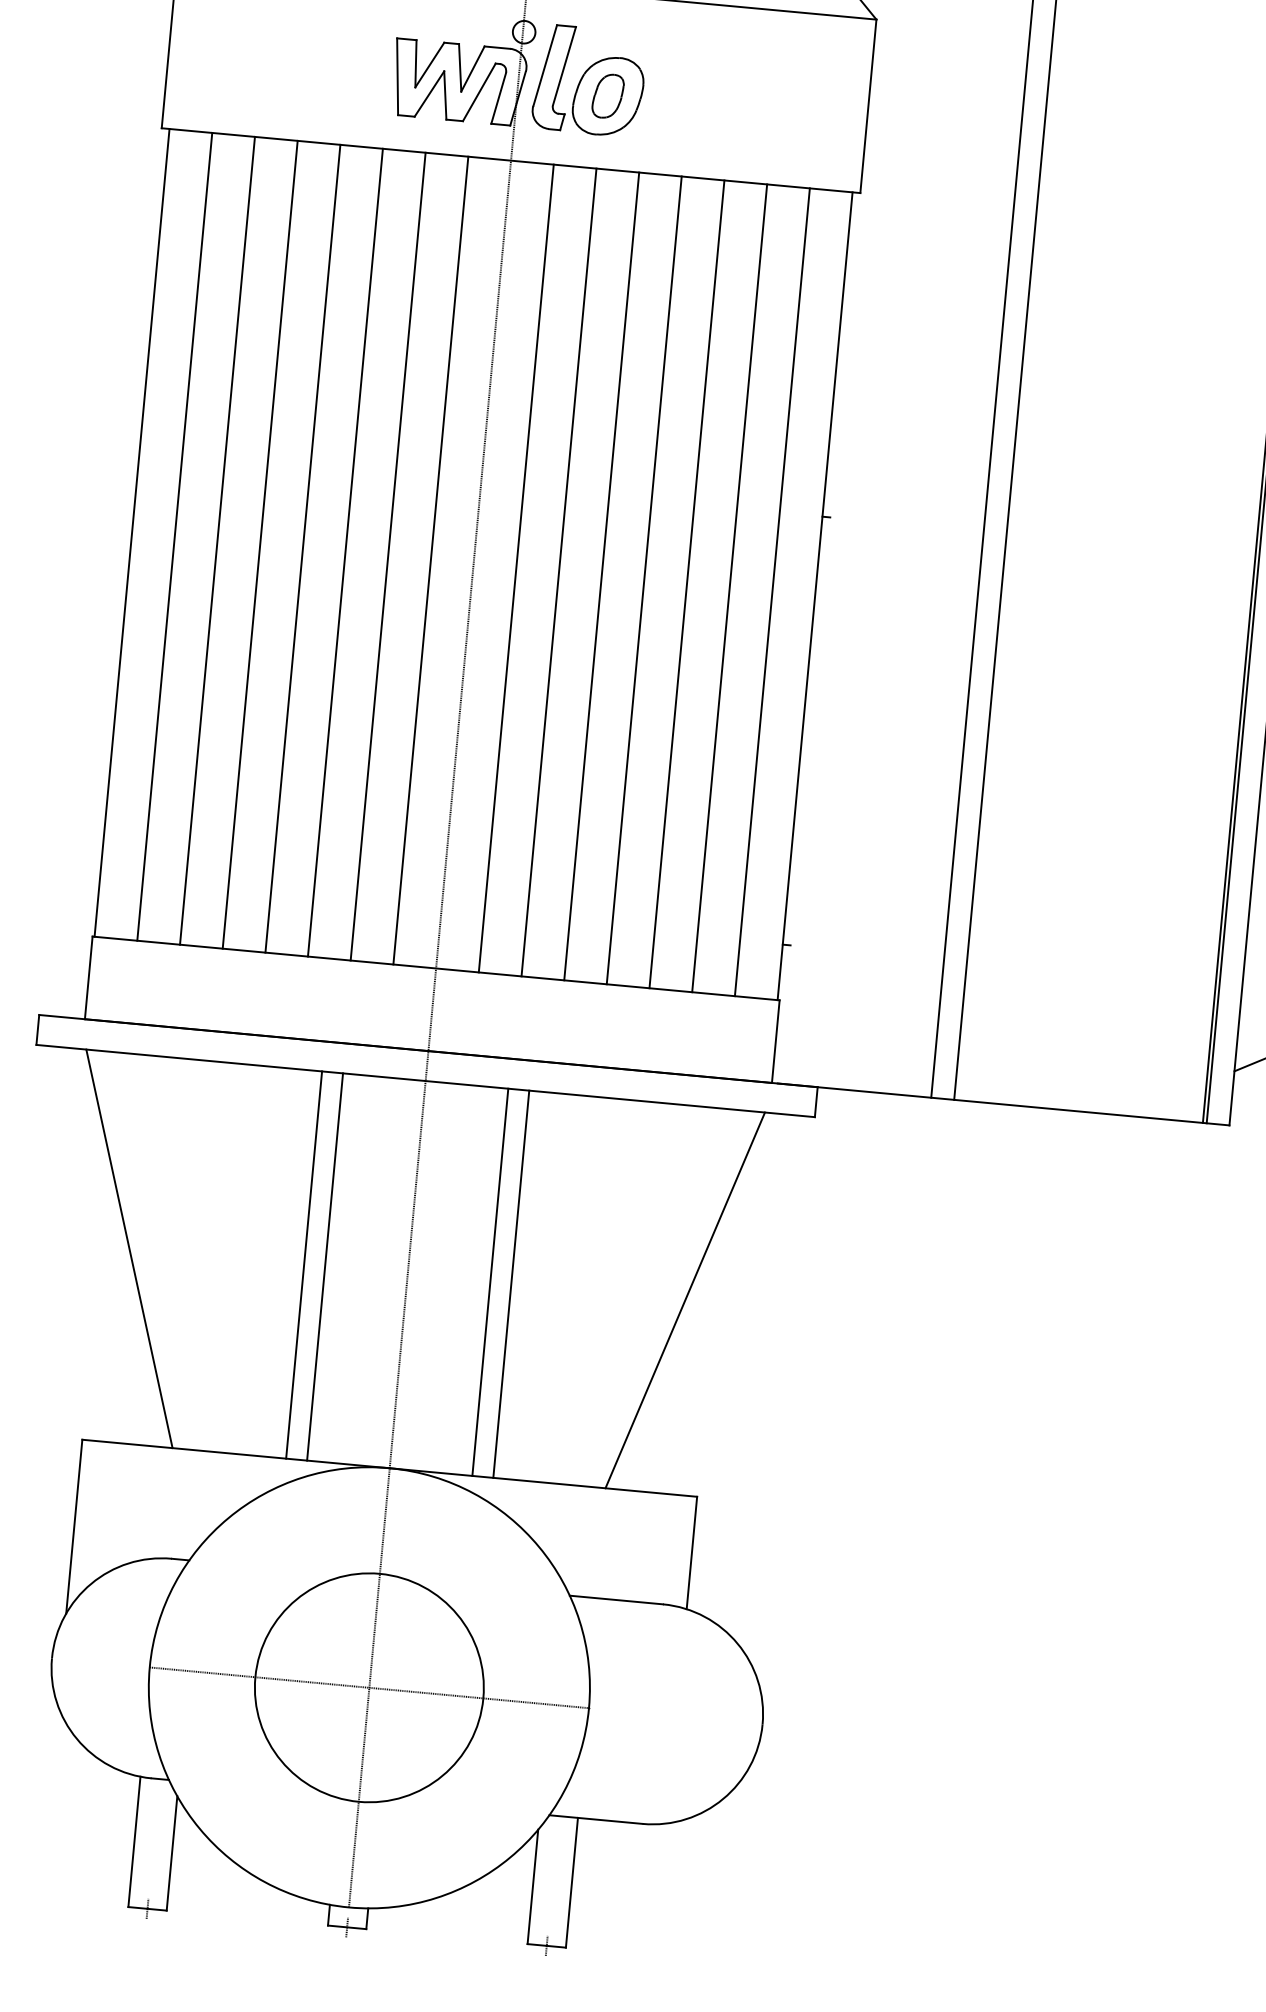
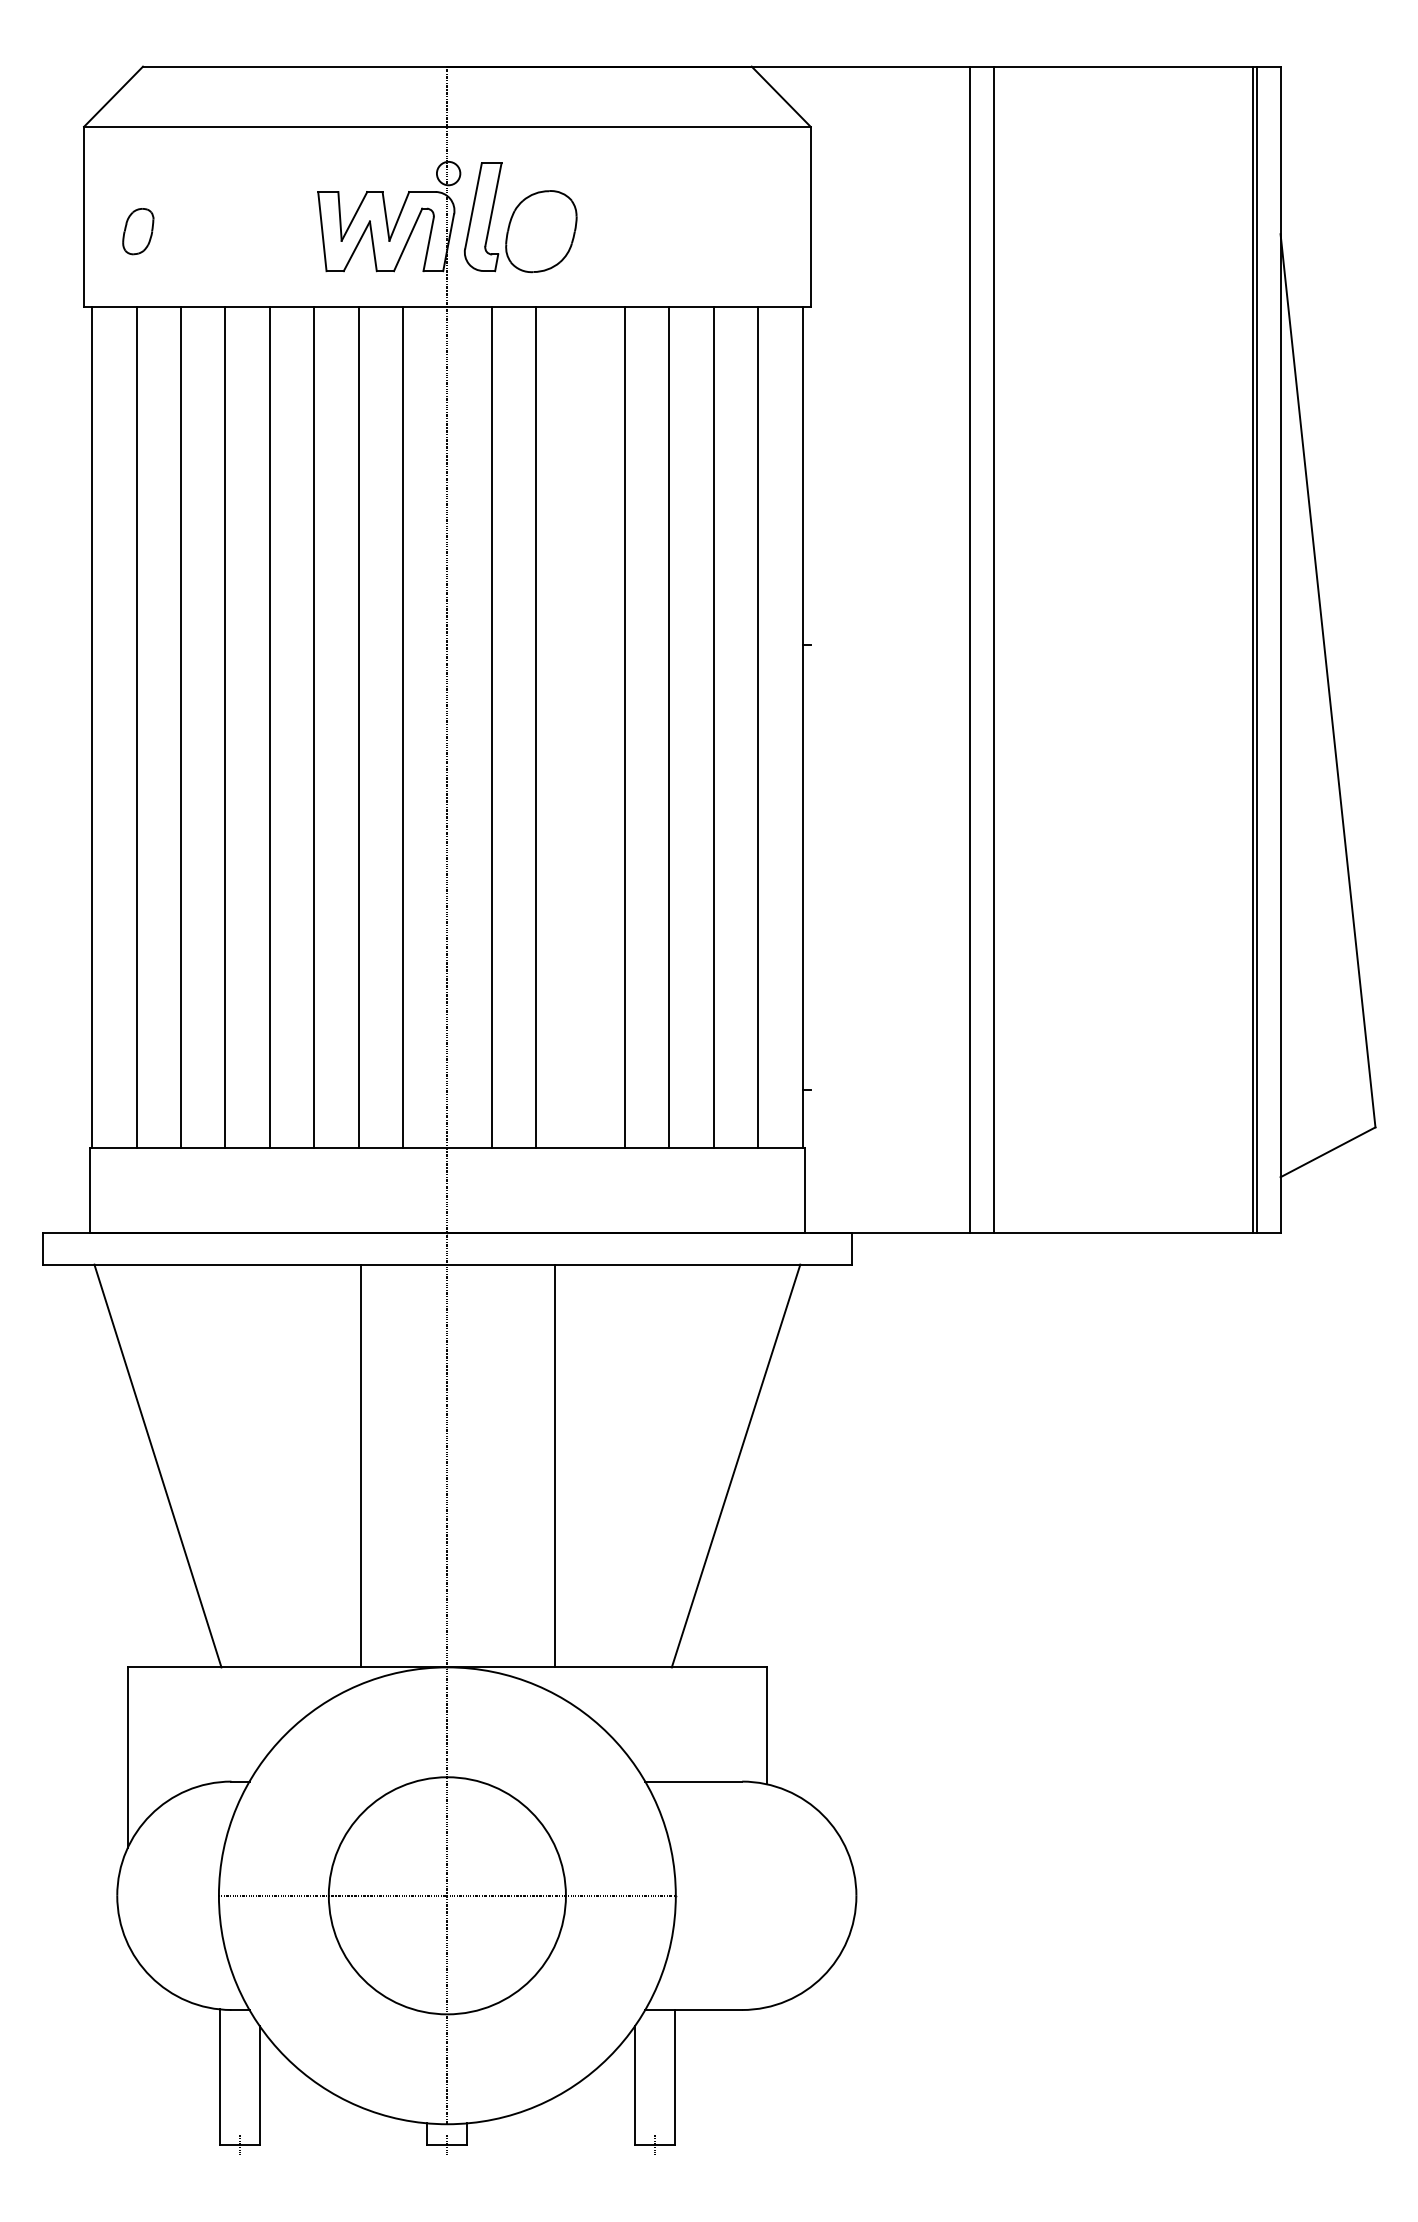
part: (608, 96) -> (138, 231), moved
line: (601, 576) -> (580, 727), removed
line: (304, 1264) -> (339, 1465), removed
line: (490, 1281) -> (533, 1465), removed

